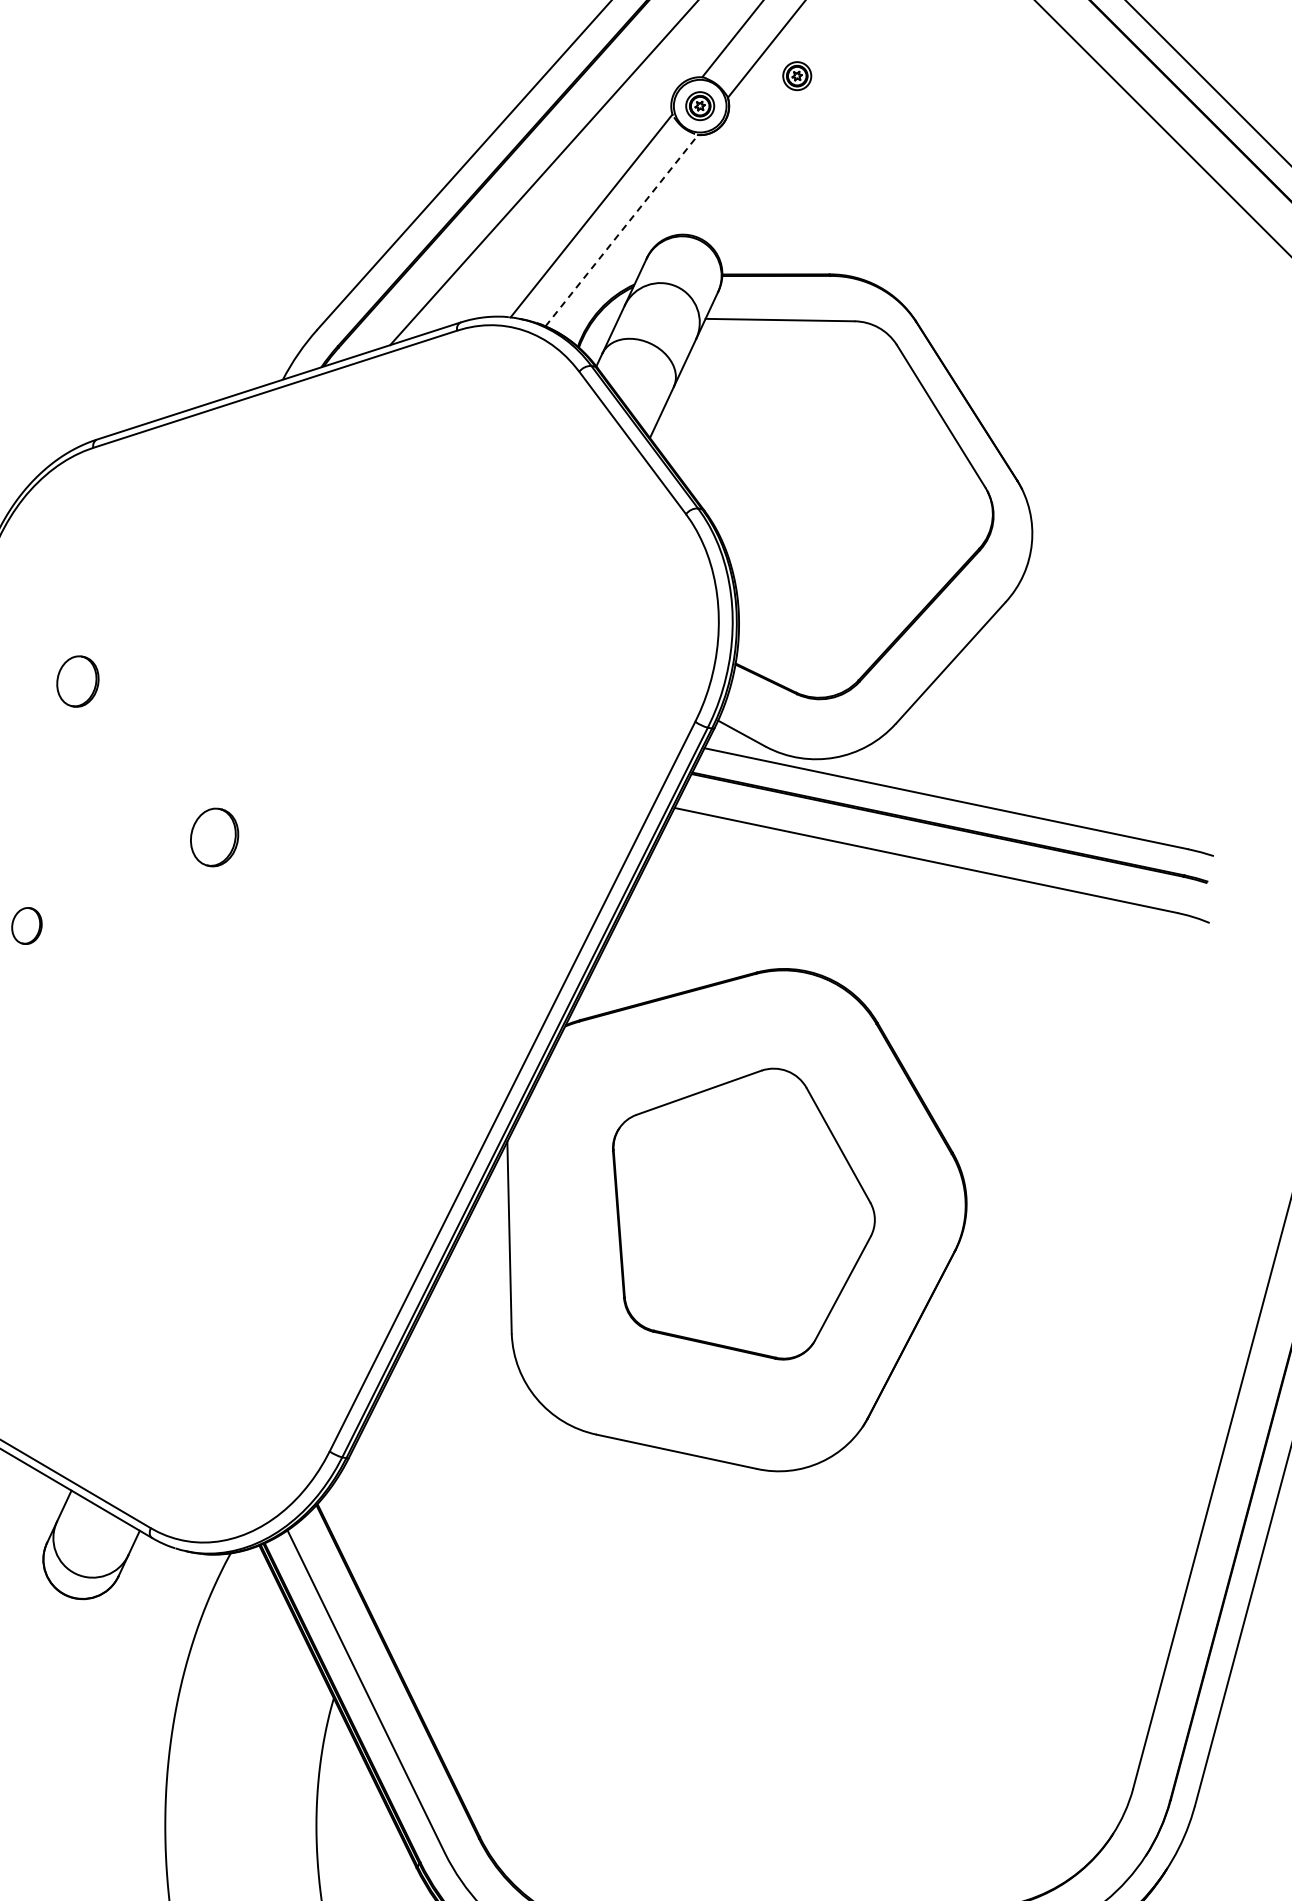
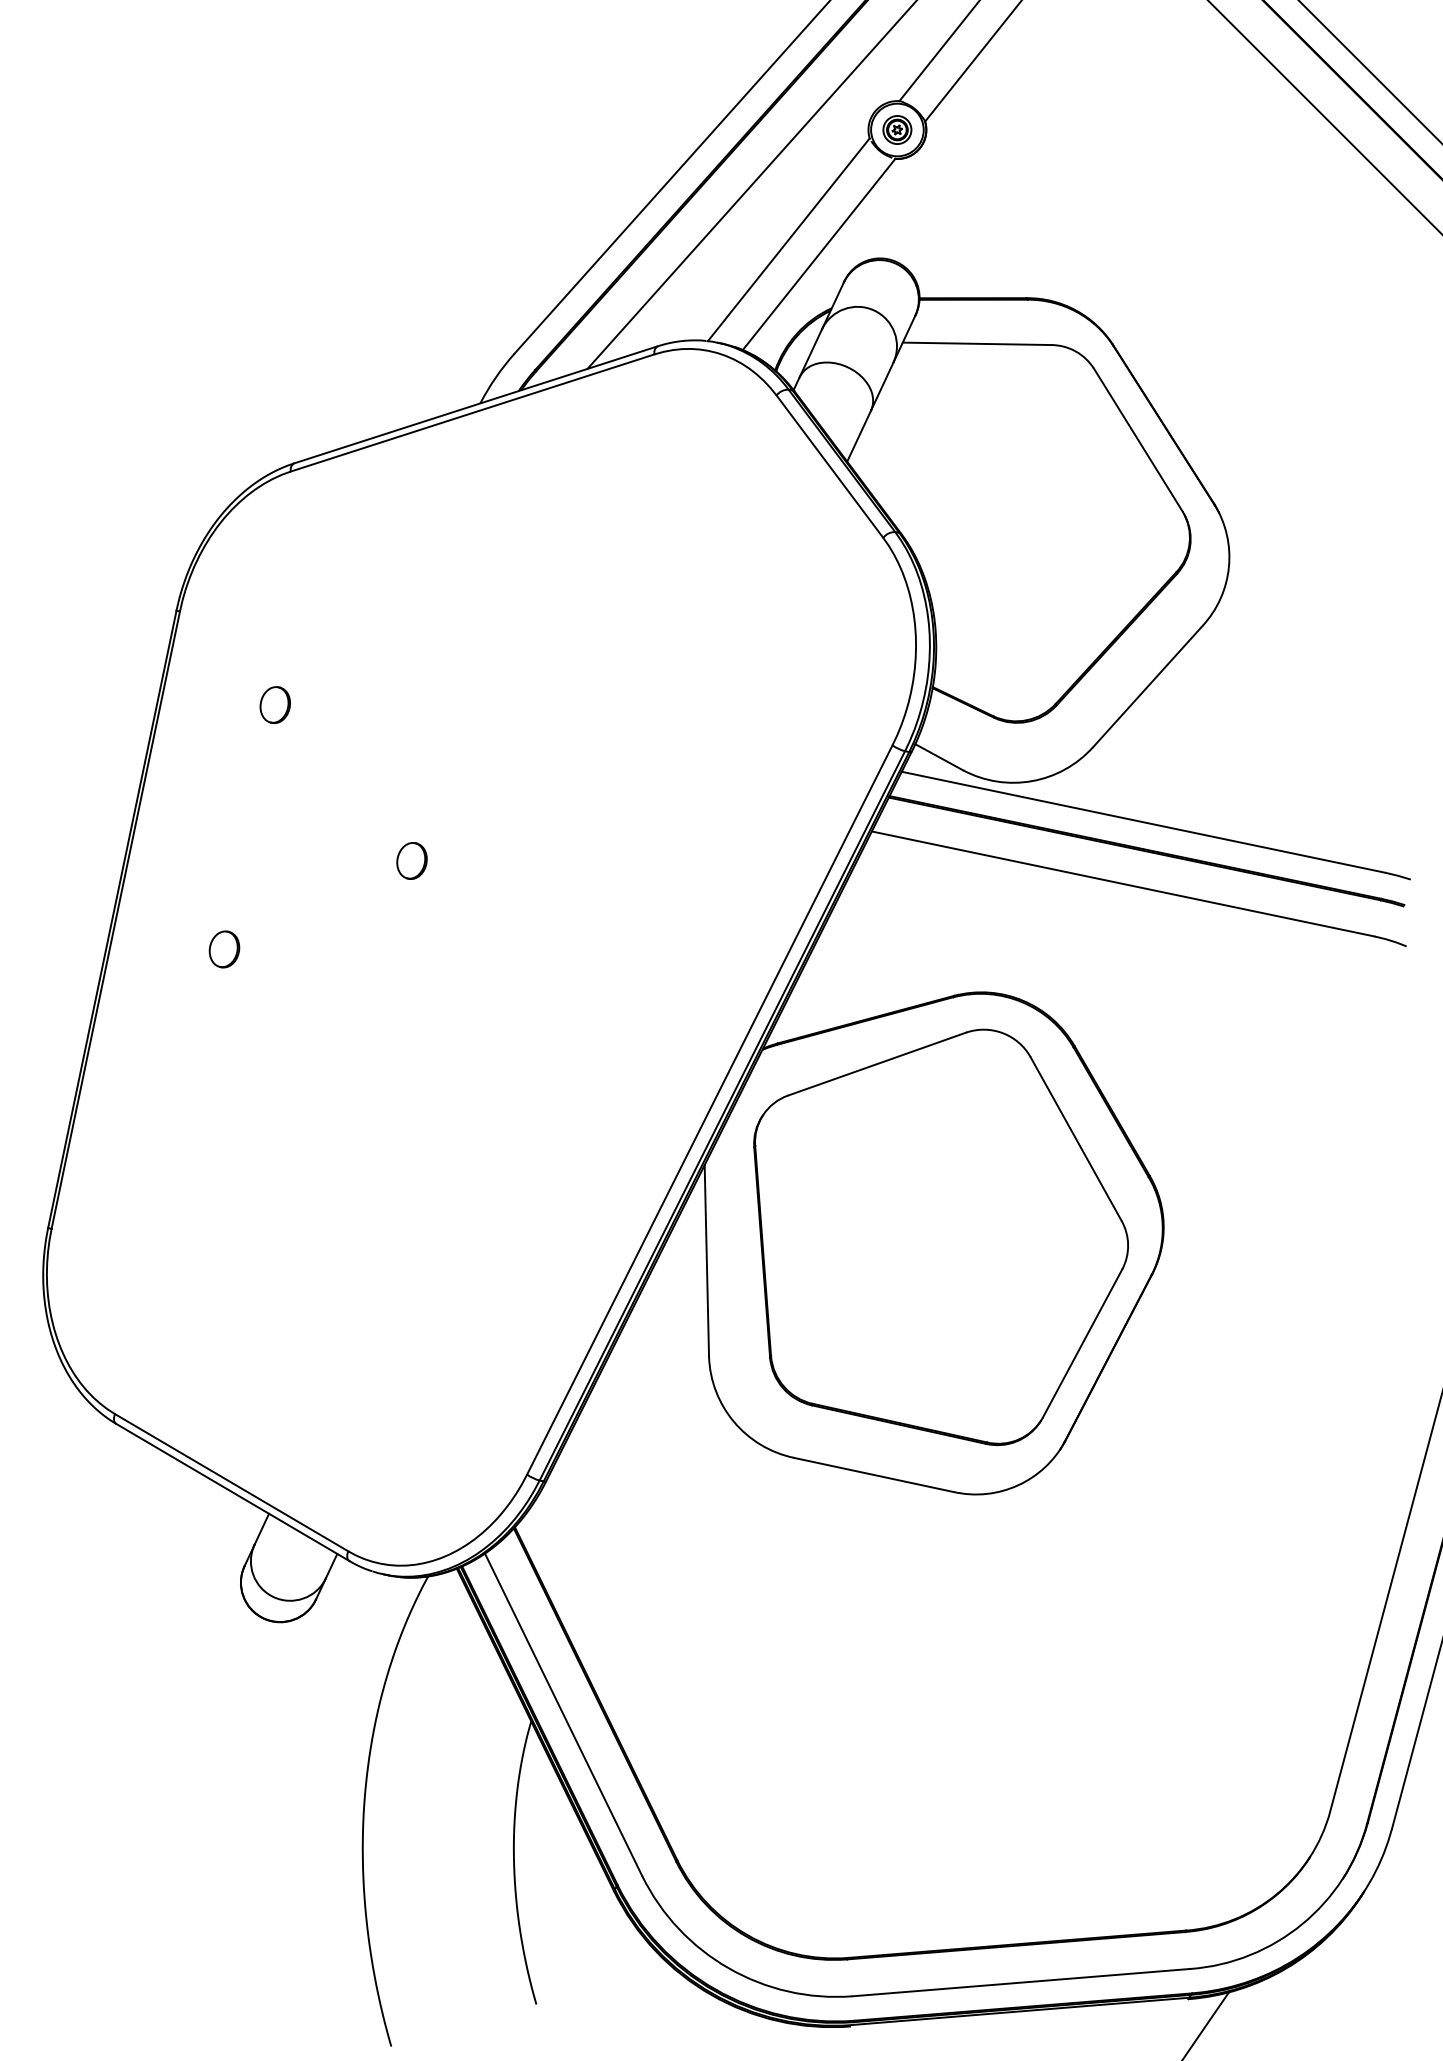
part: (797, 75) -> (994, 99), removed
line: (622, 230) -> (819, 254), dashed -> solid
part: (76, 680) -> (274, 704), size x0.71
part: (214, 837) -> (411, 860), size x0.62
part: (743, 1214) -> (940, 1237), size x1.43

